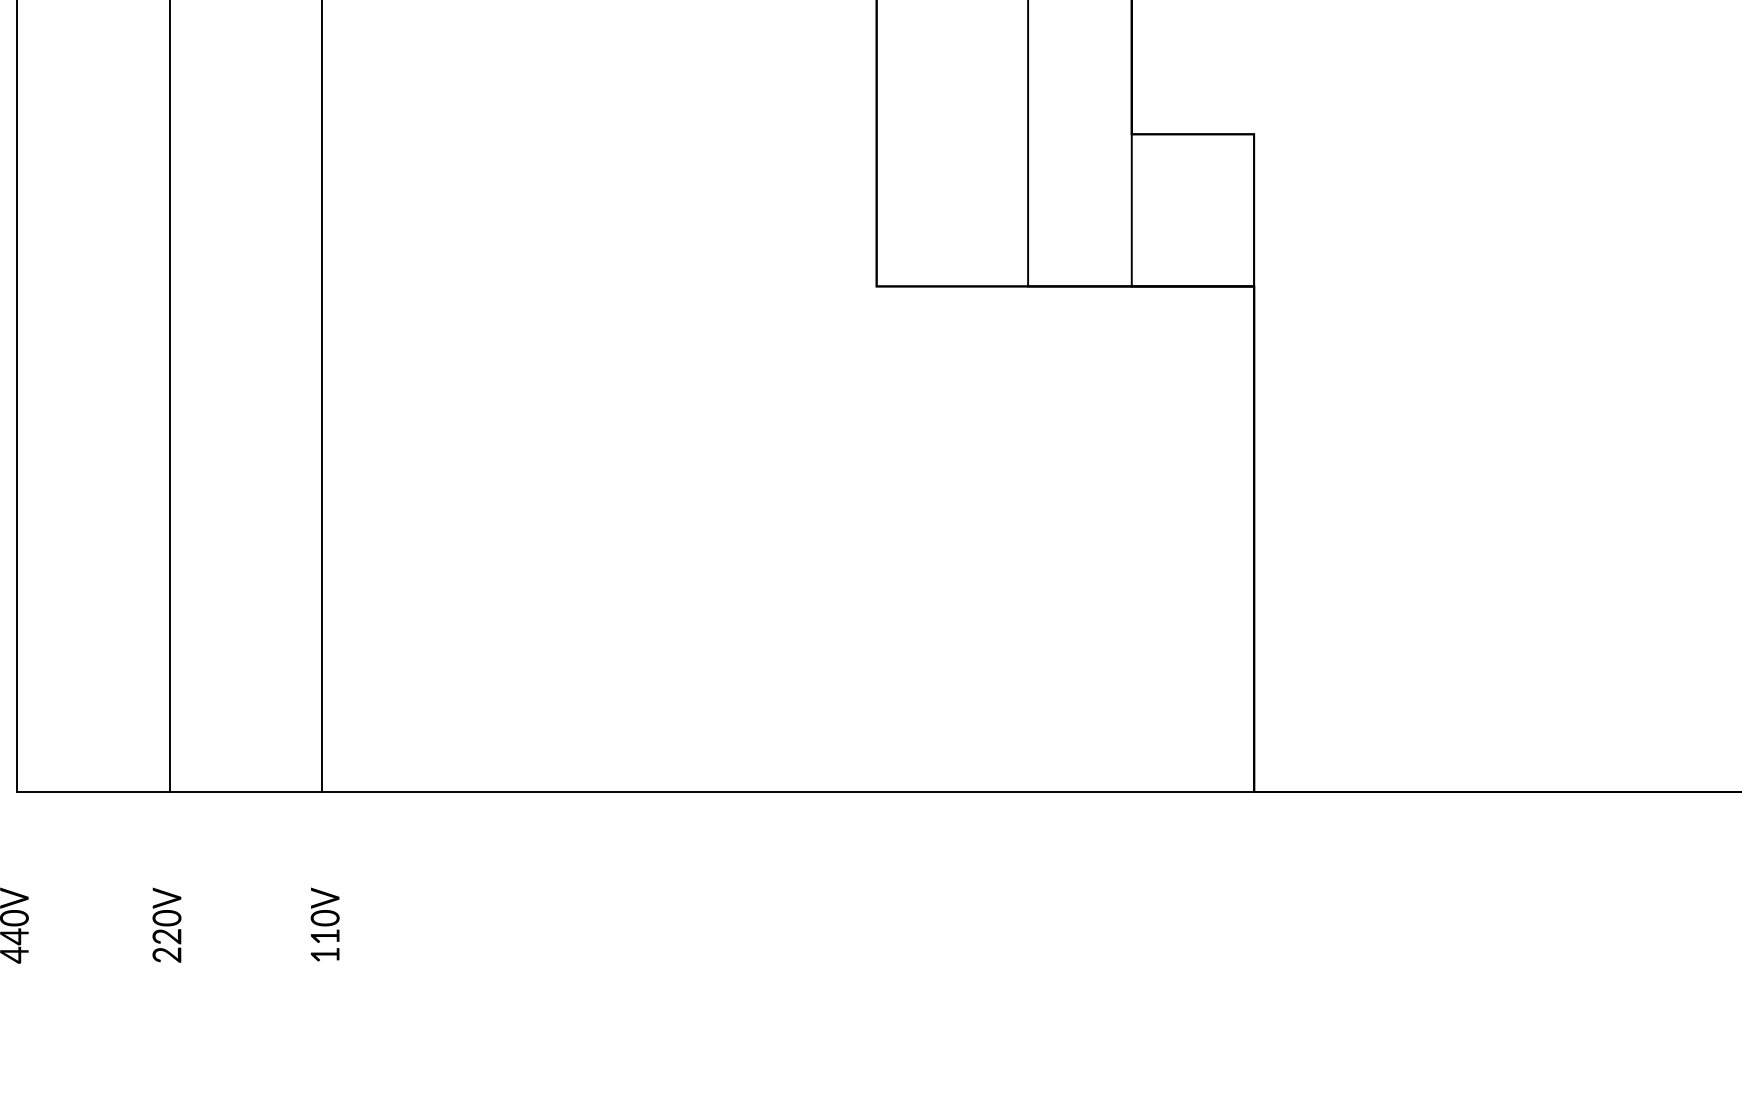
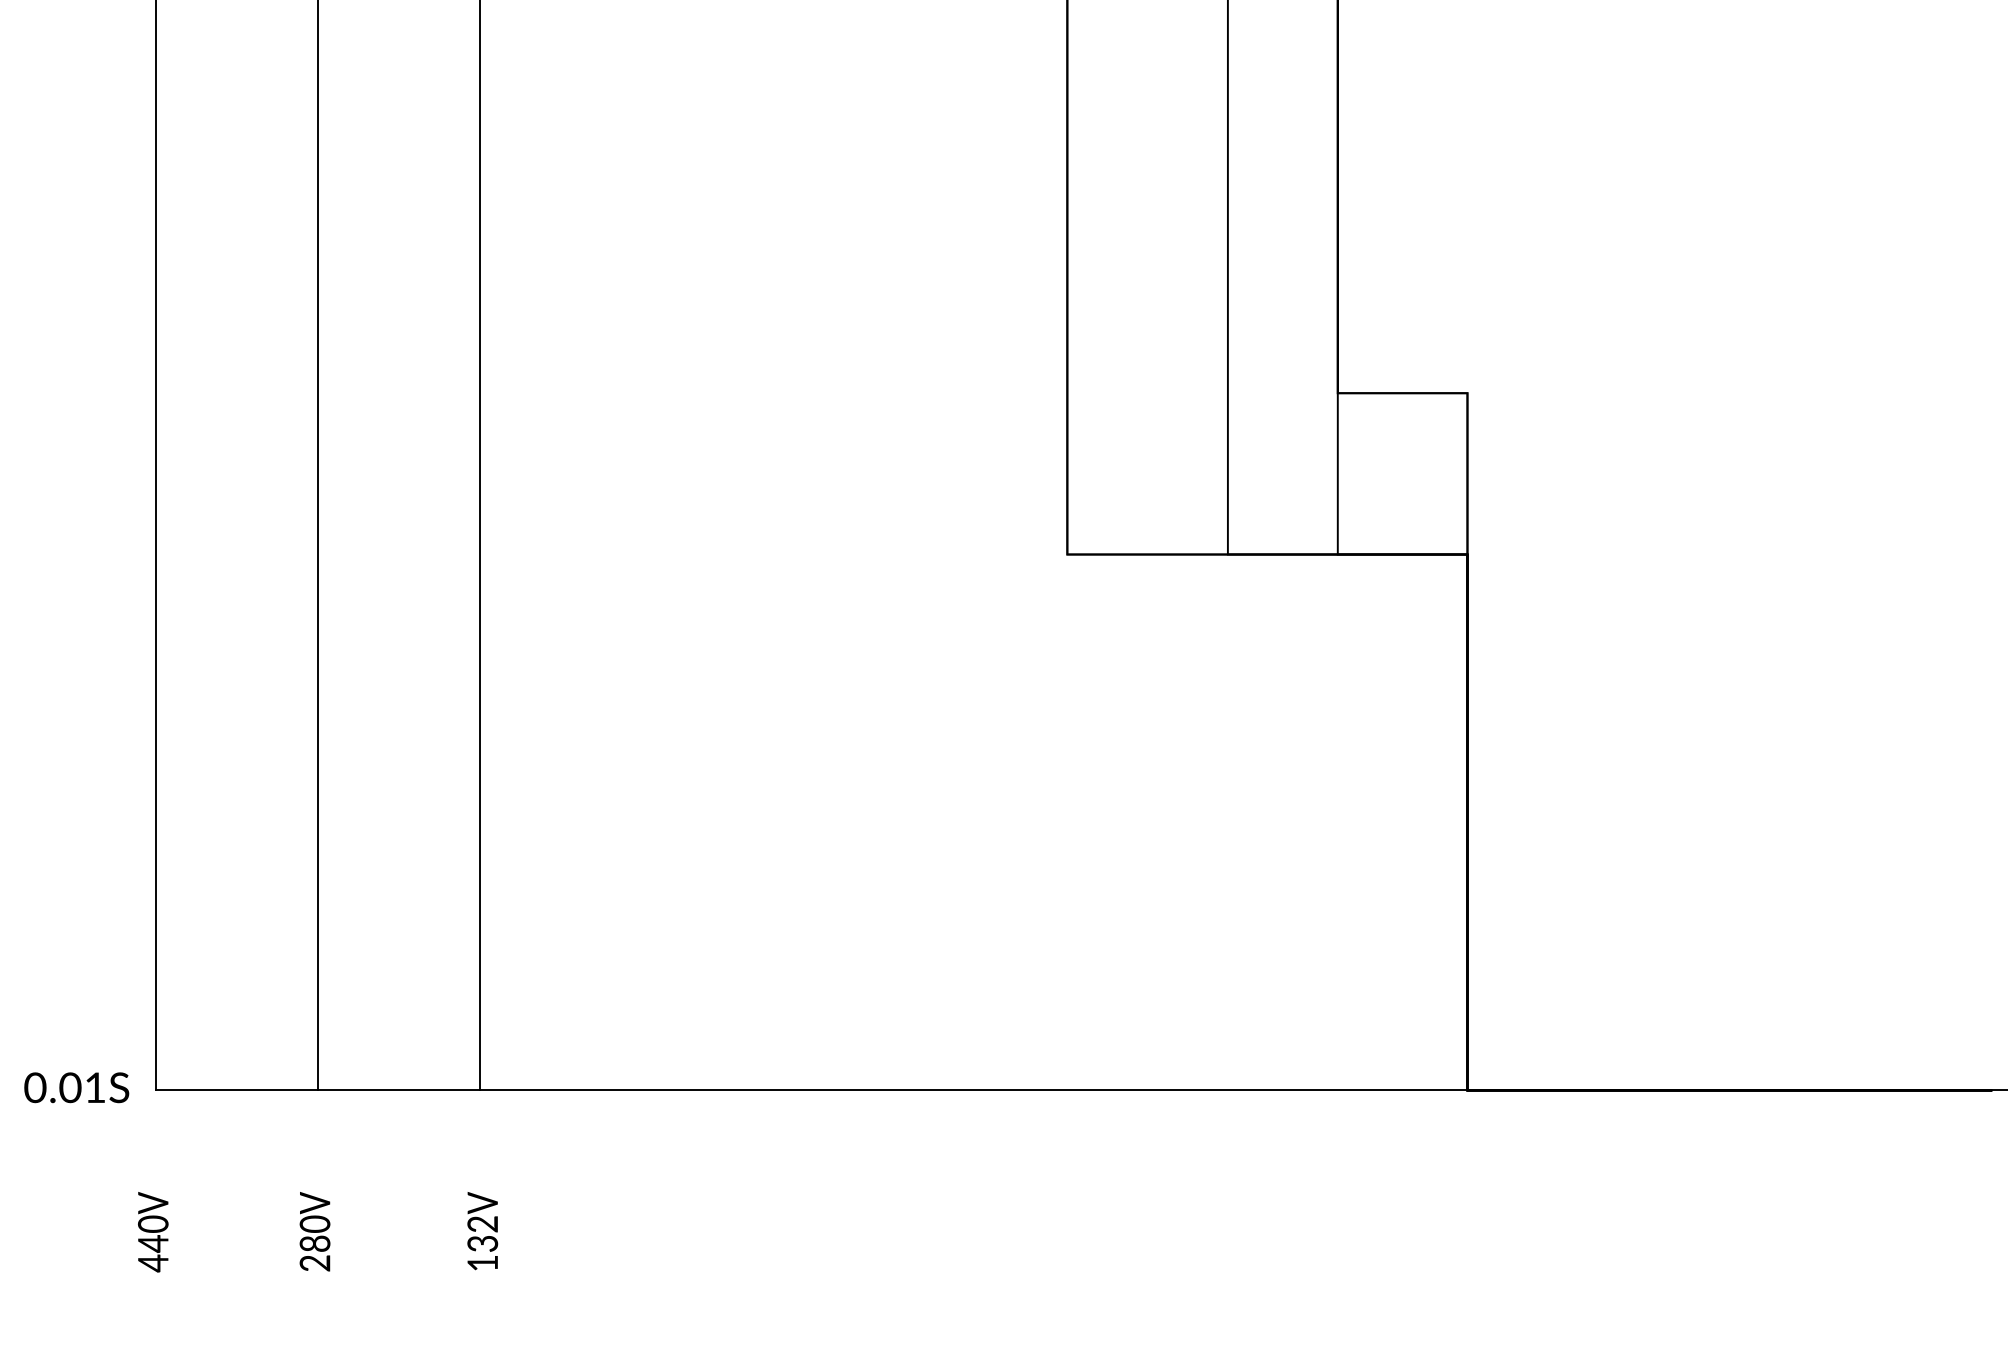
text: (324, 926) -> (482, 1233), 110V -> 132V
text: (167, 936) -> (315, 1243), 220V -> 280V

